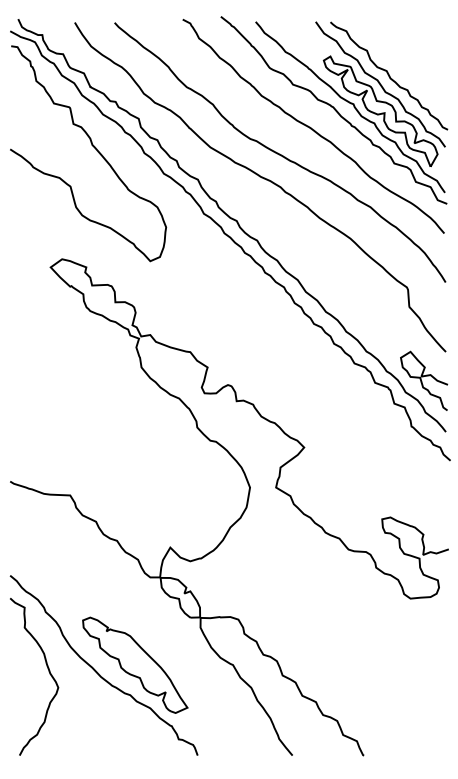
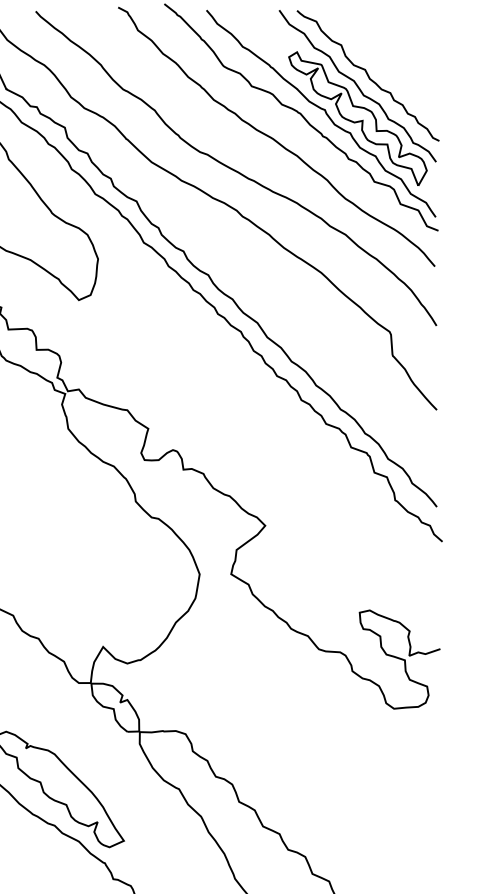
curve: (422, 381) -> (408, 445), removed

